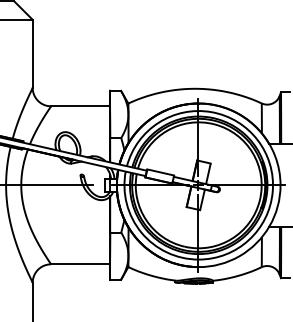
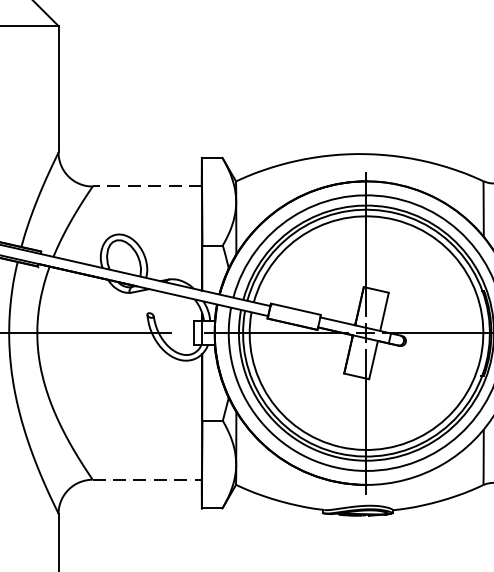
line: (80, 106) -> (147, 186), solid -> dashed
line: (81, 264) -> (149, 480), solid -> dashed

